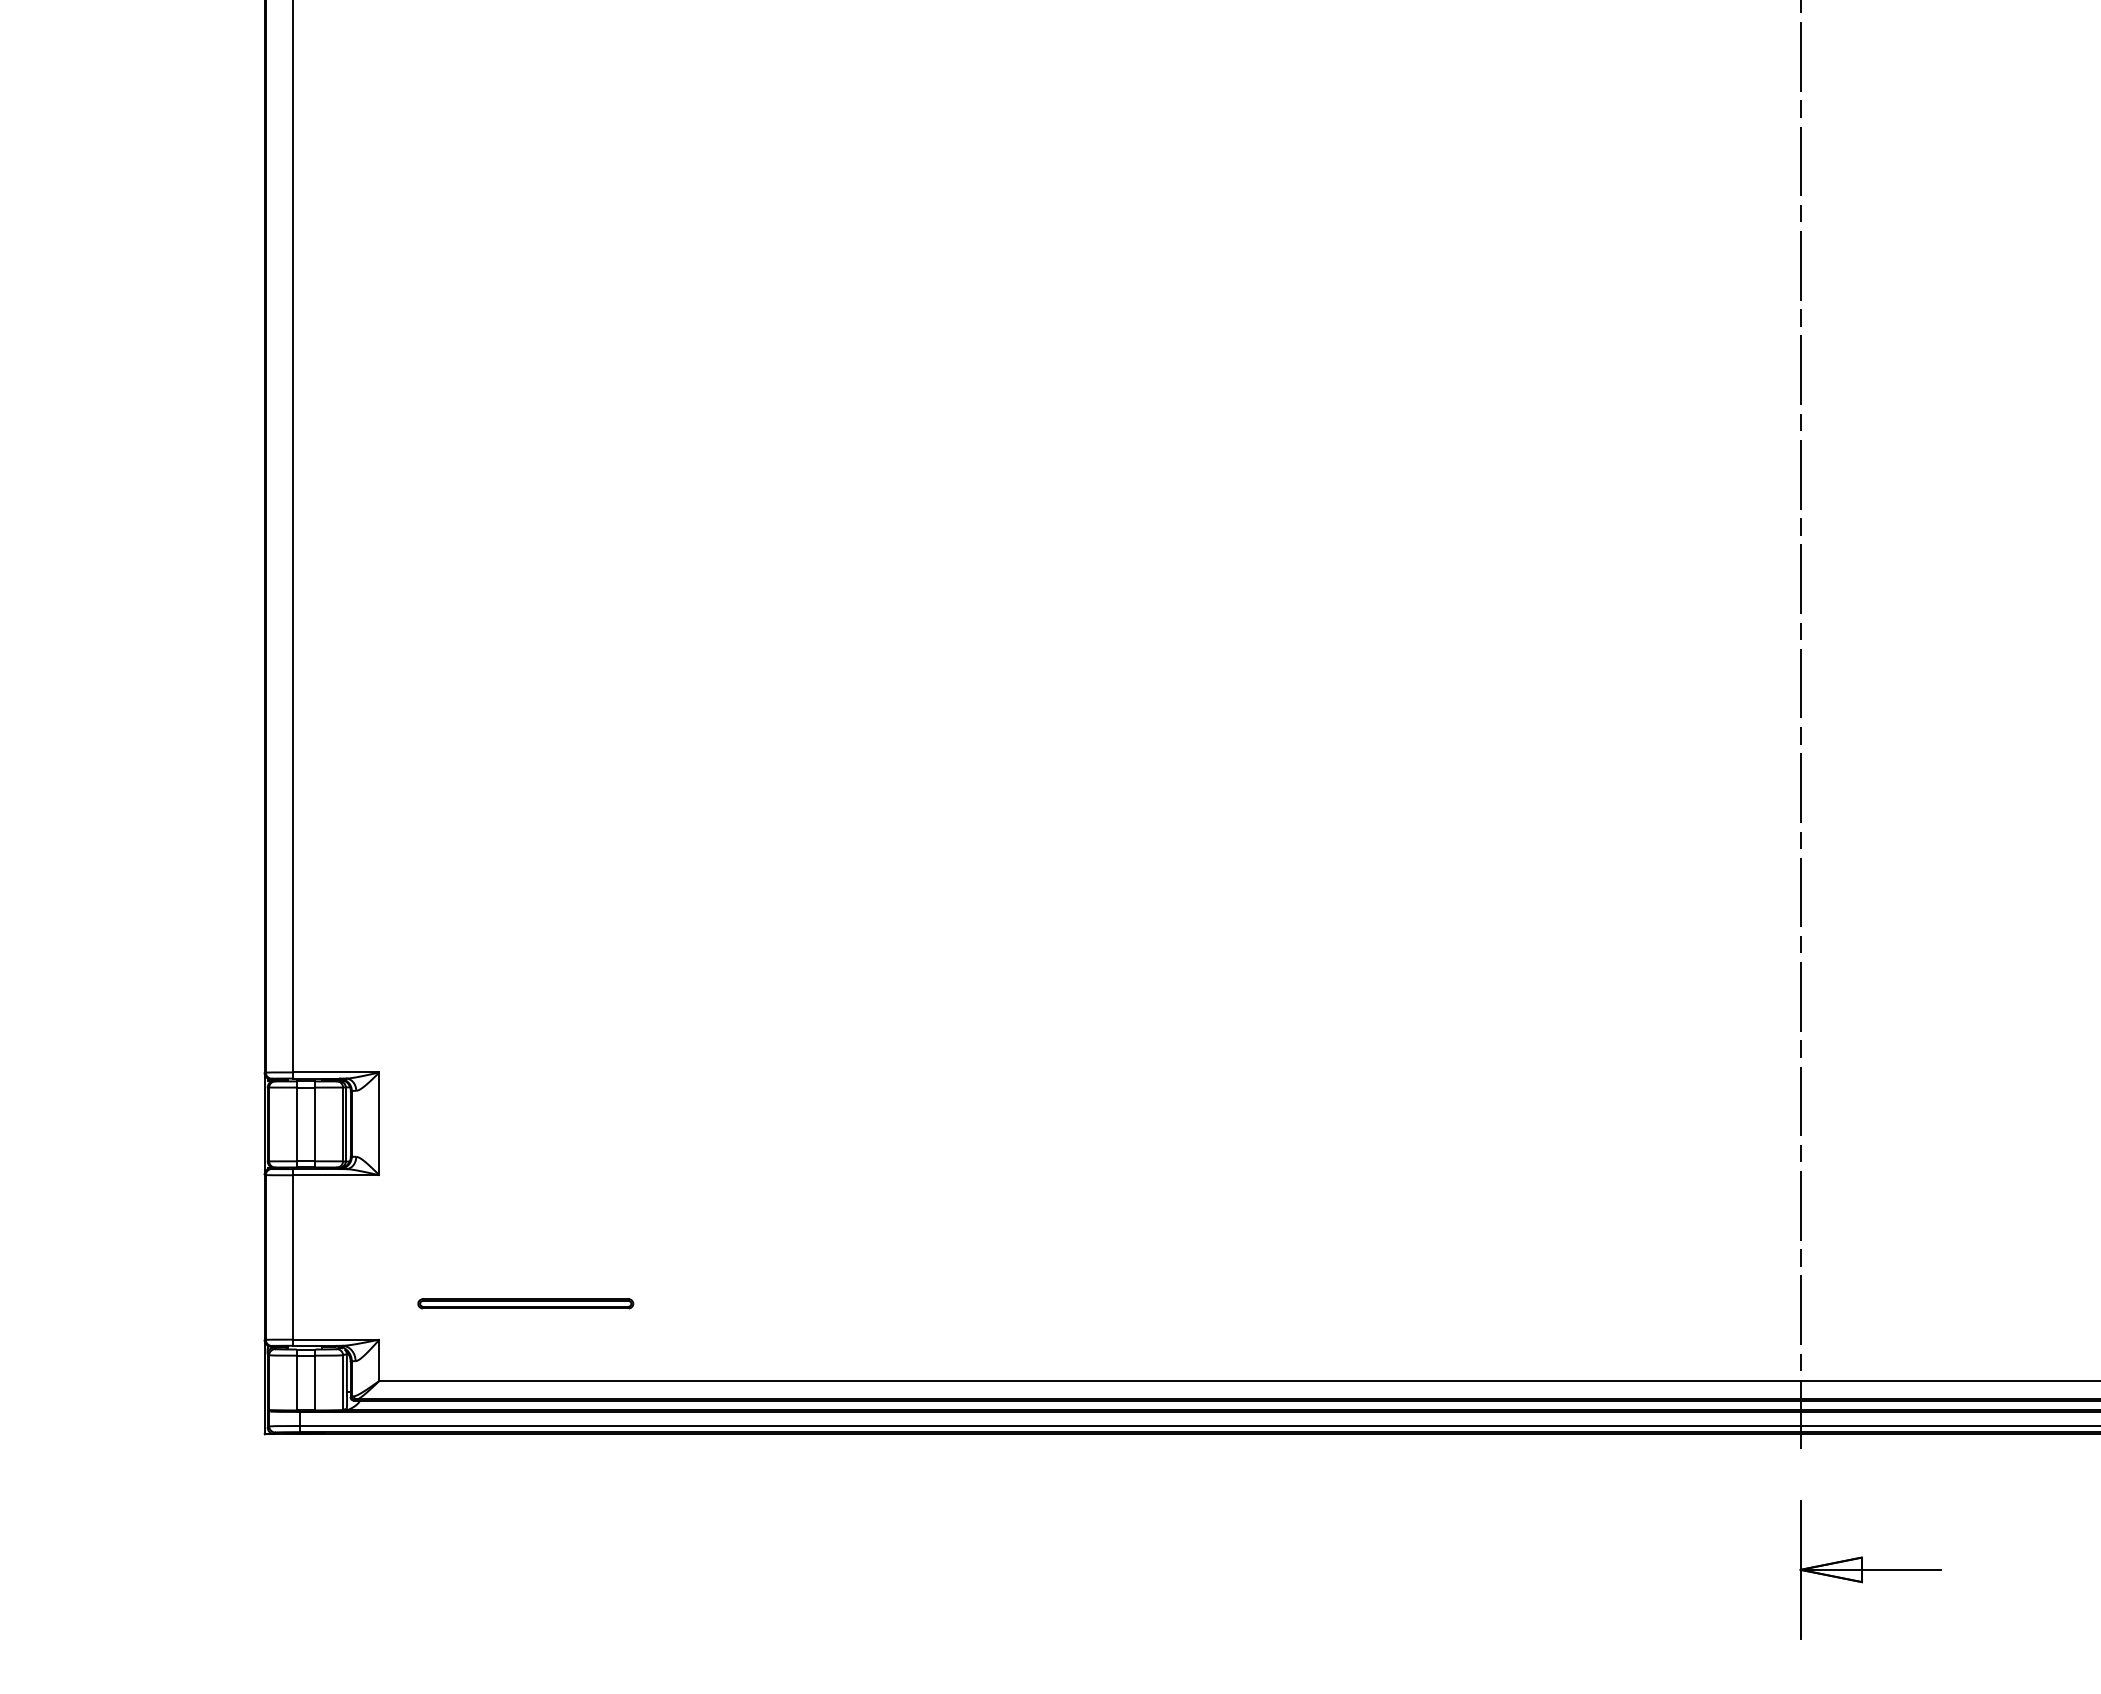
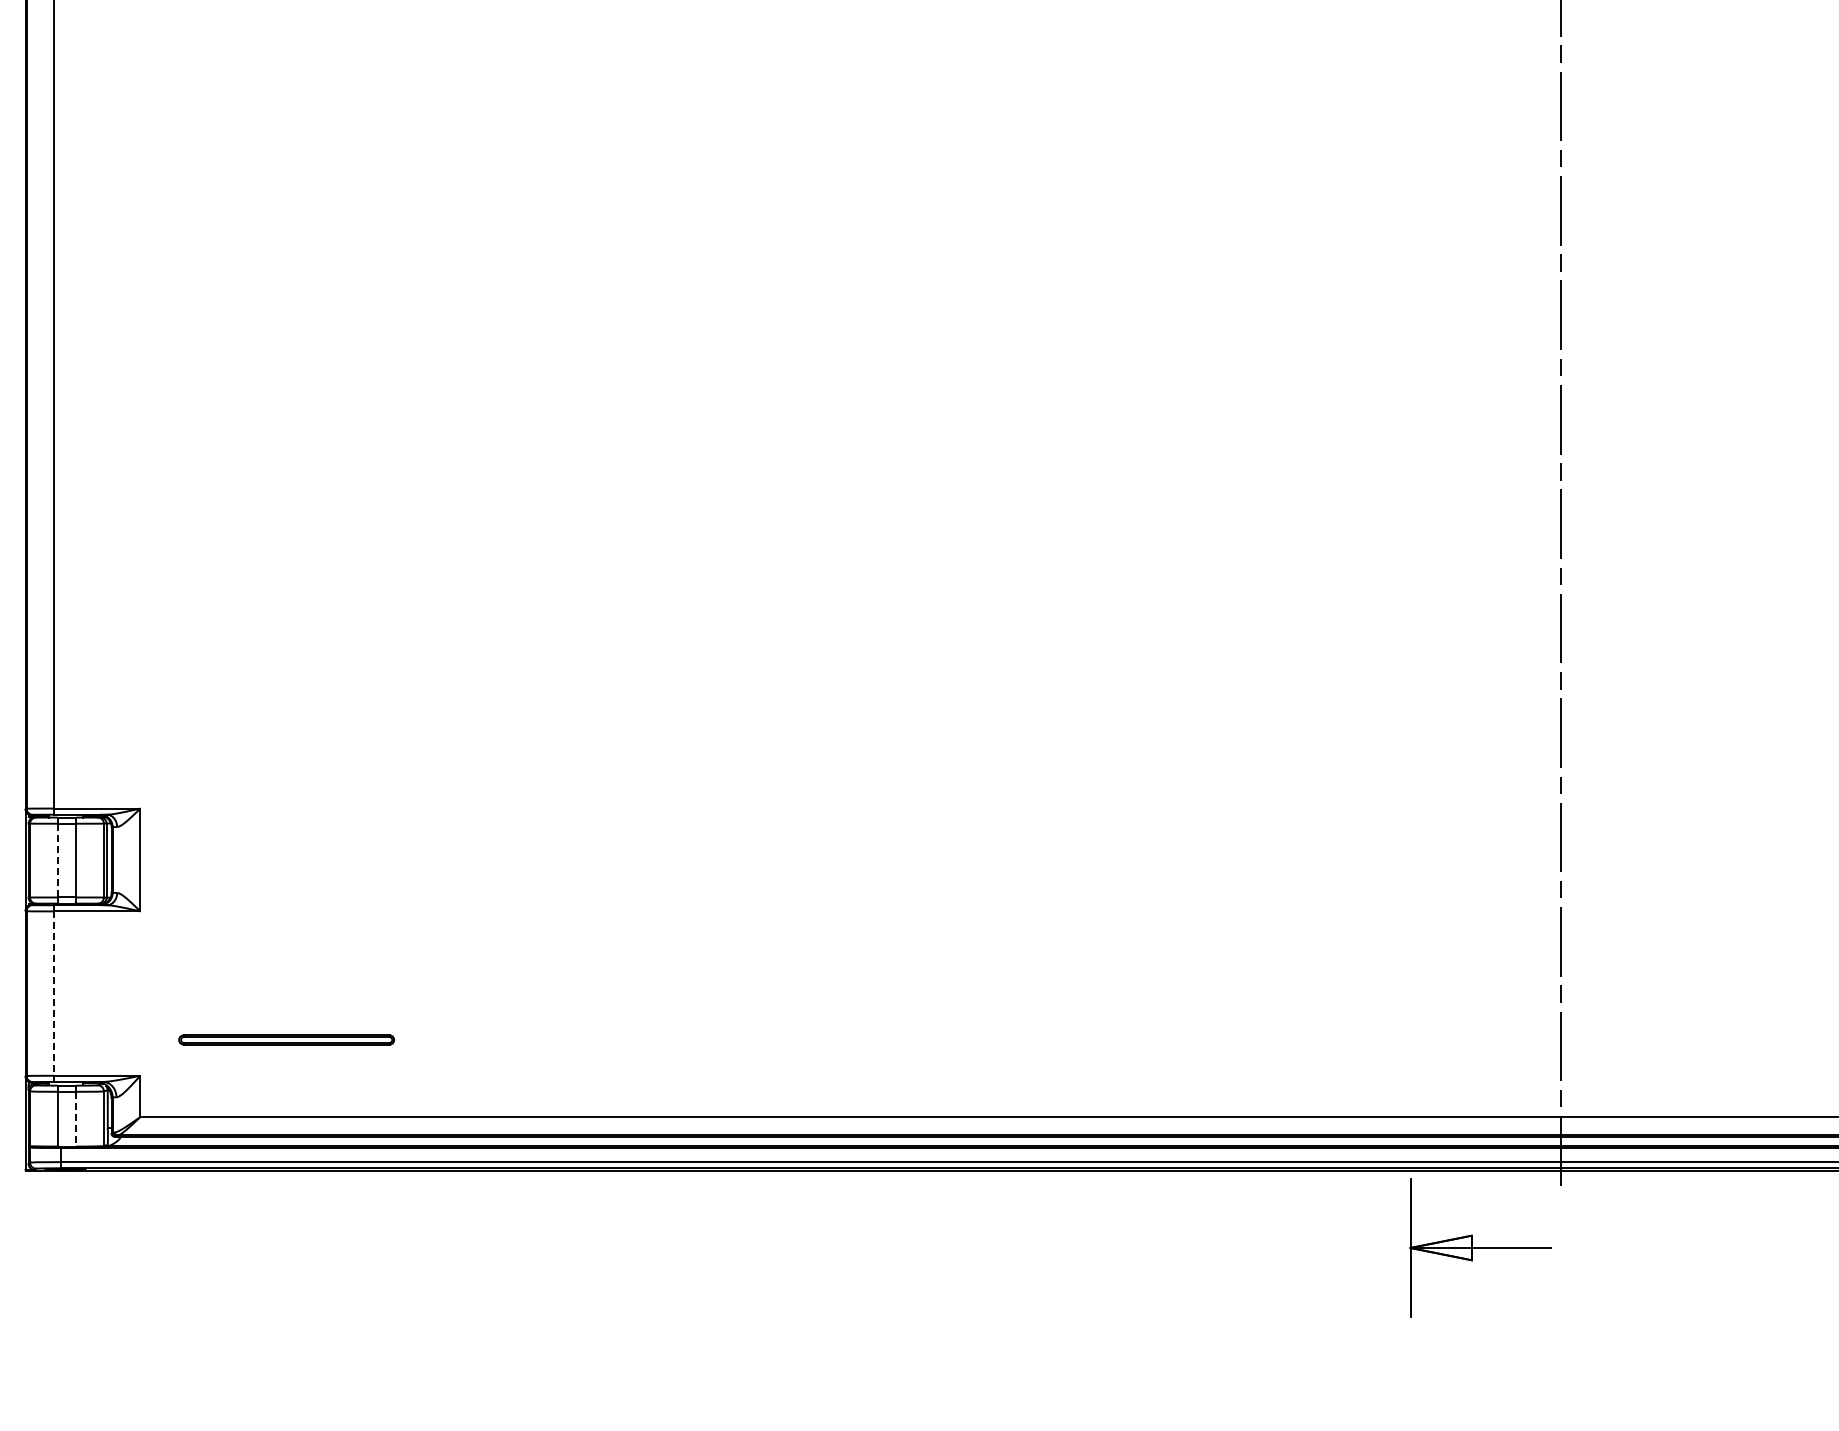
line: (296, 1124) -> (57, 860), solid -> dashed
line: (293, 1257) -> (54, 993), solid -> dashed
line: (315, 1383) -> (76, 1119), solid -> dashed
part: (1870, 1569) -> (1480, 1247), moved

